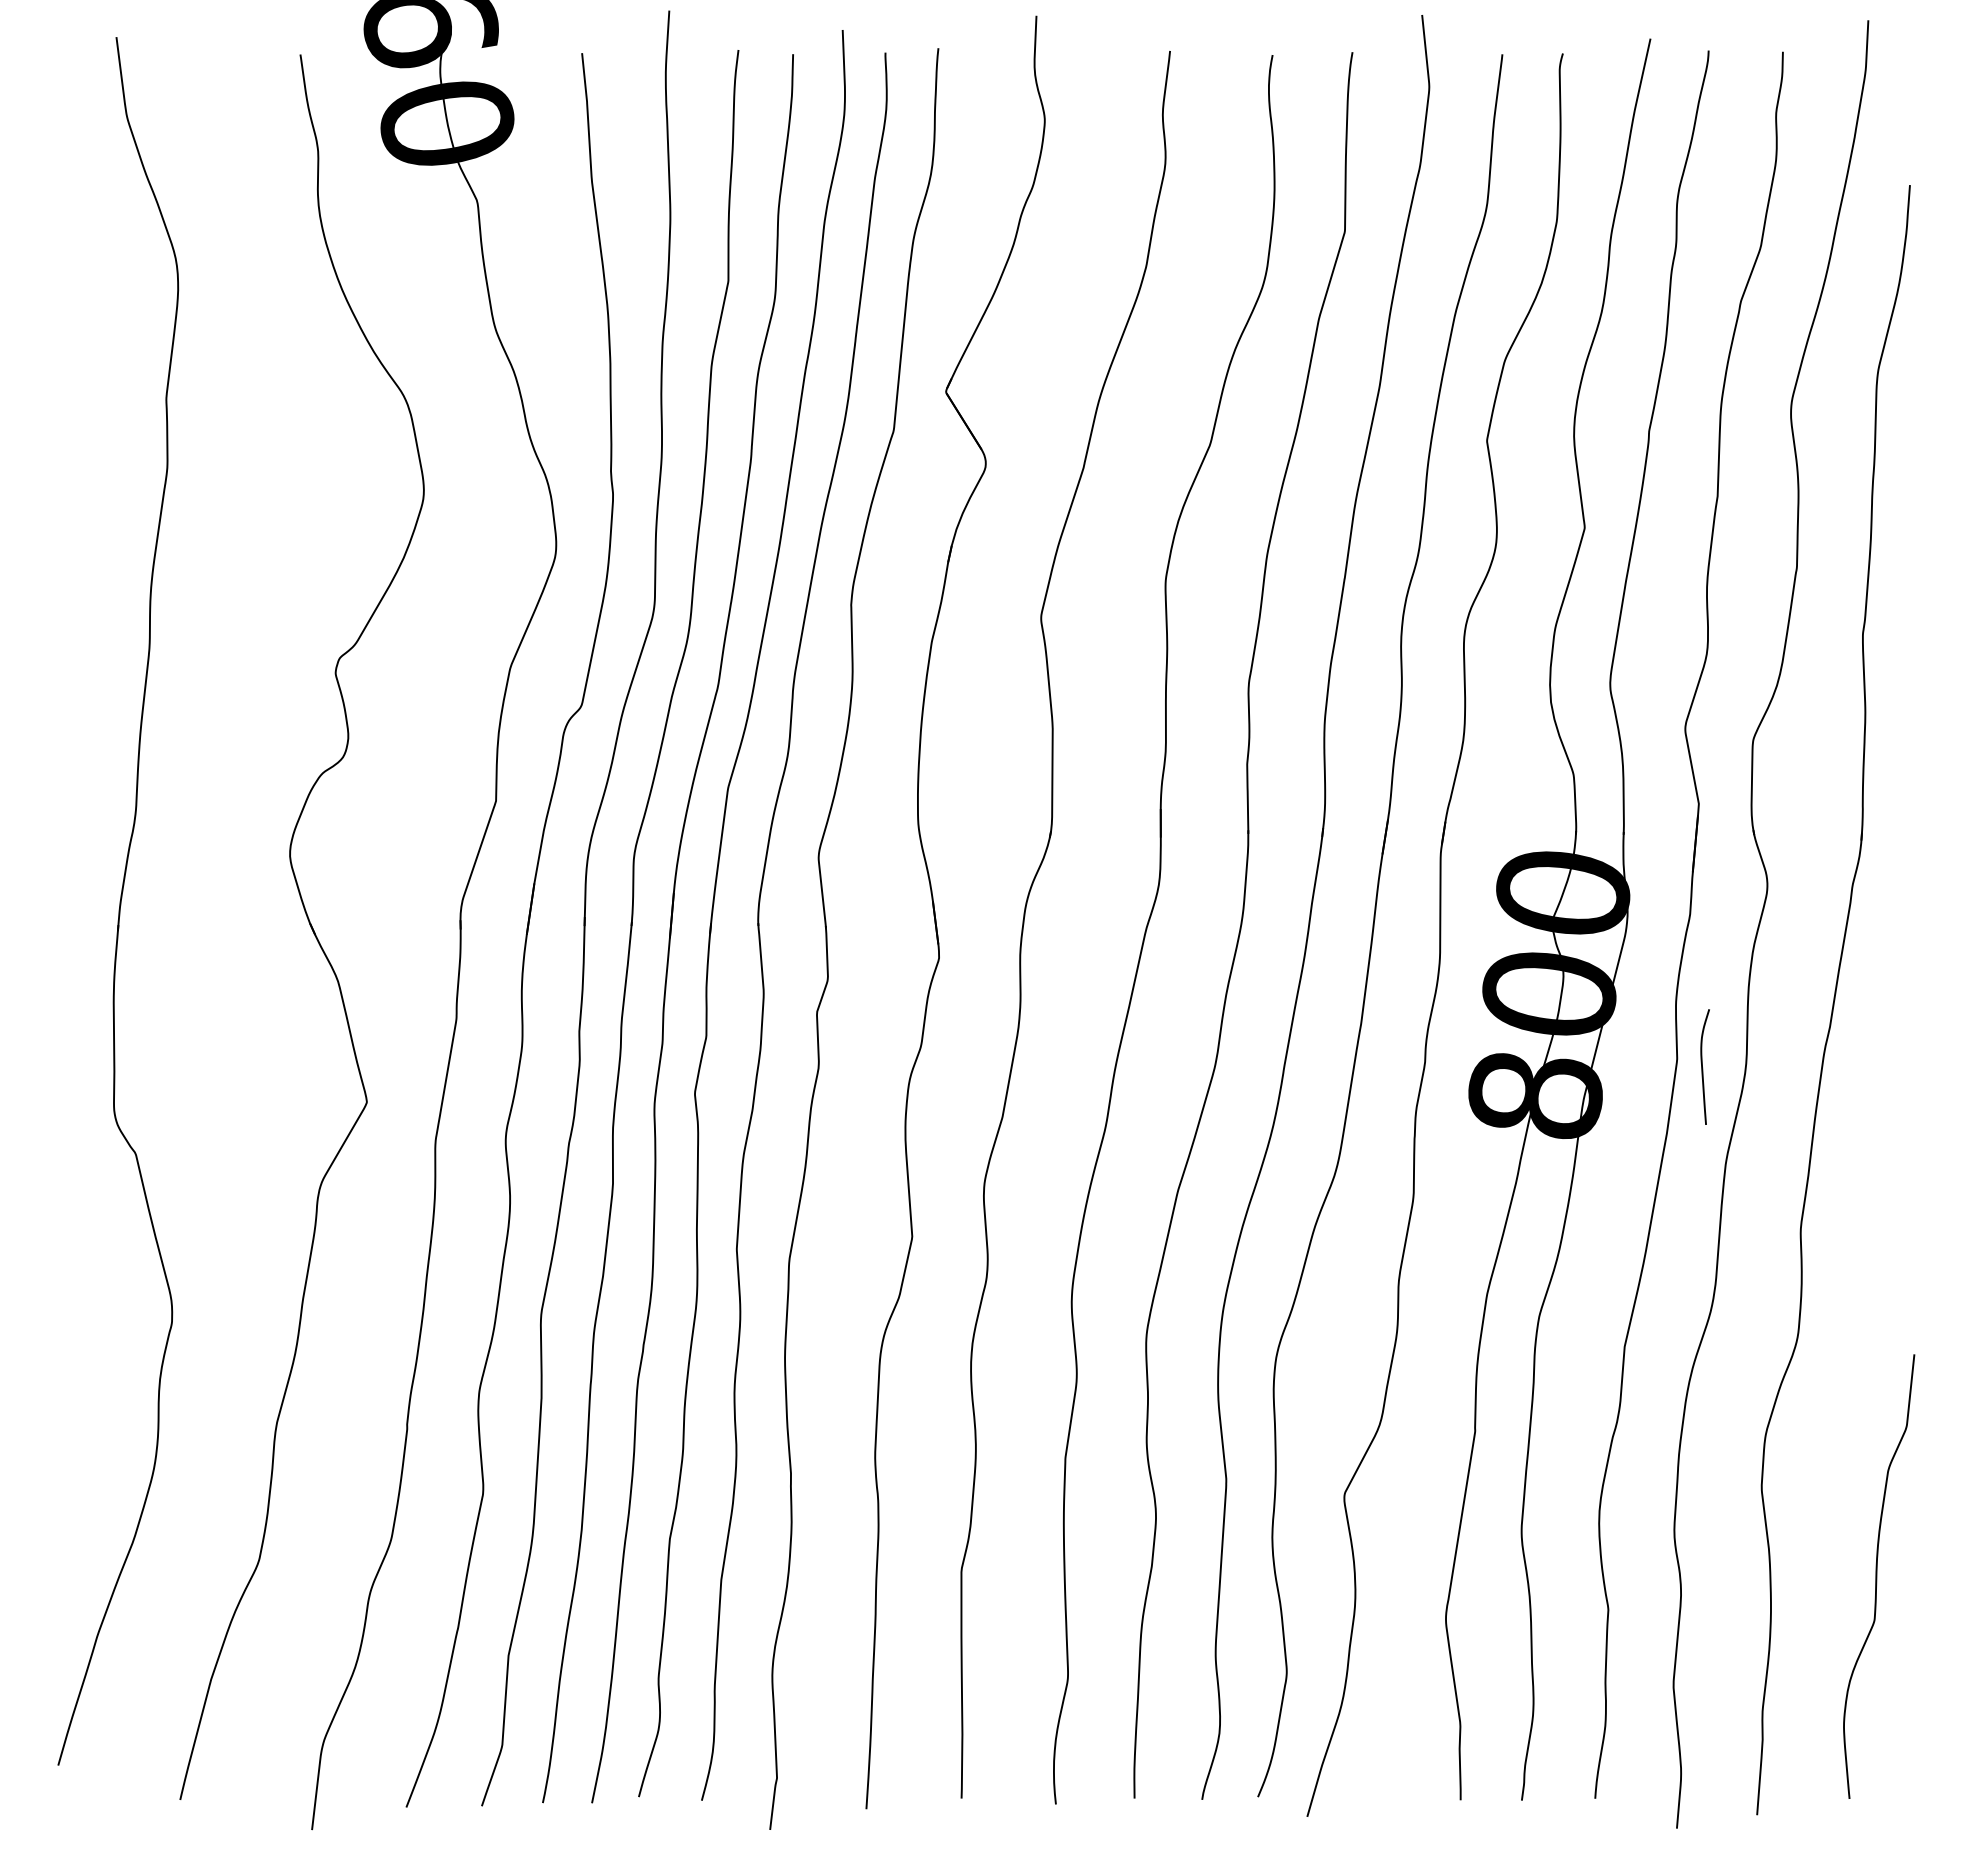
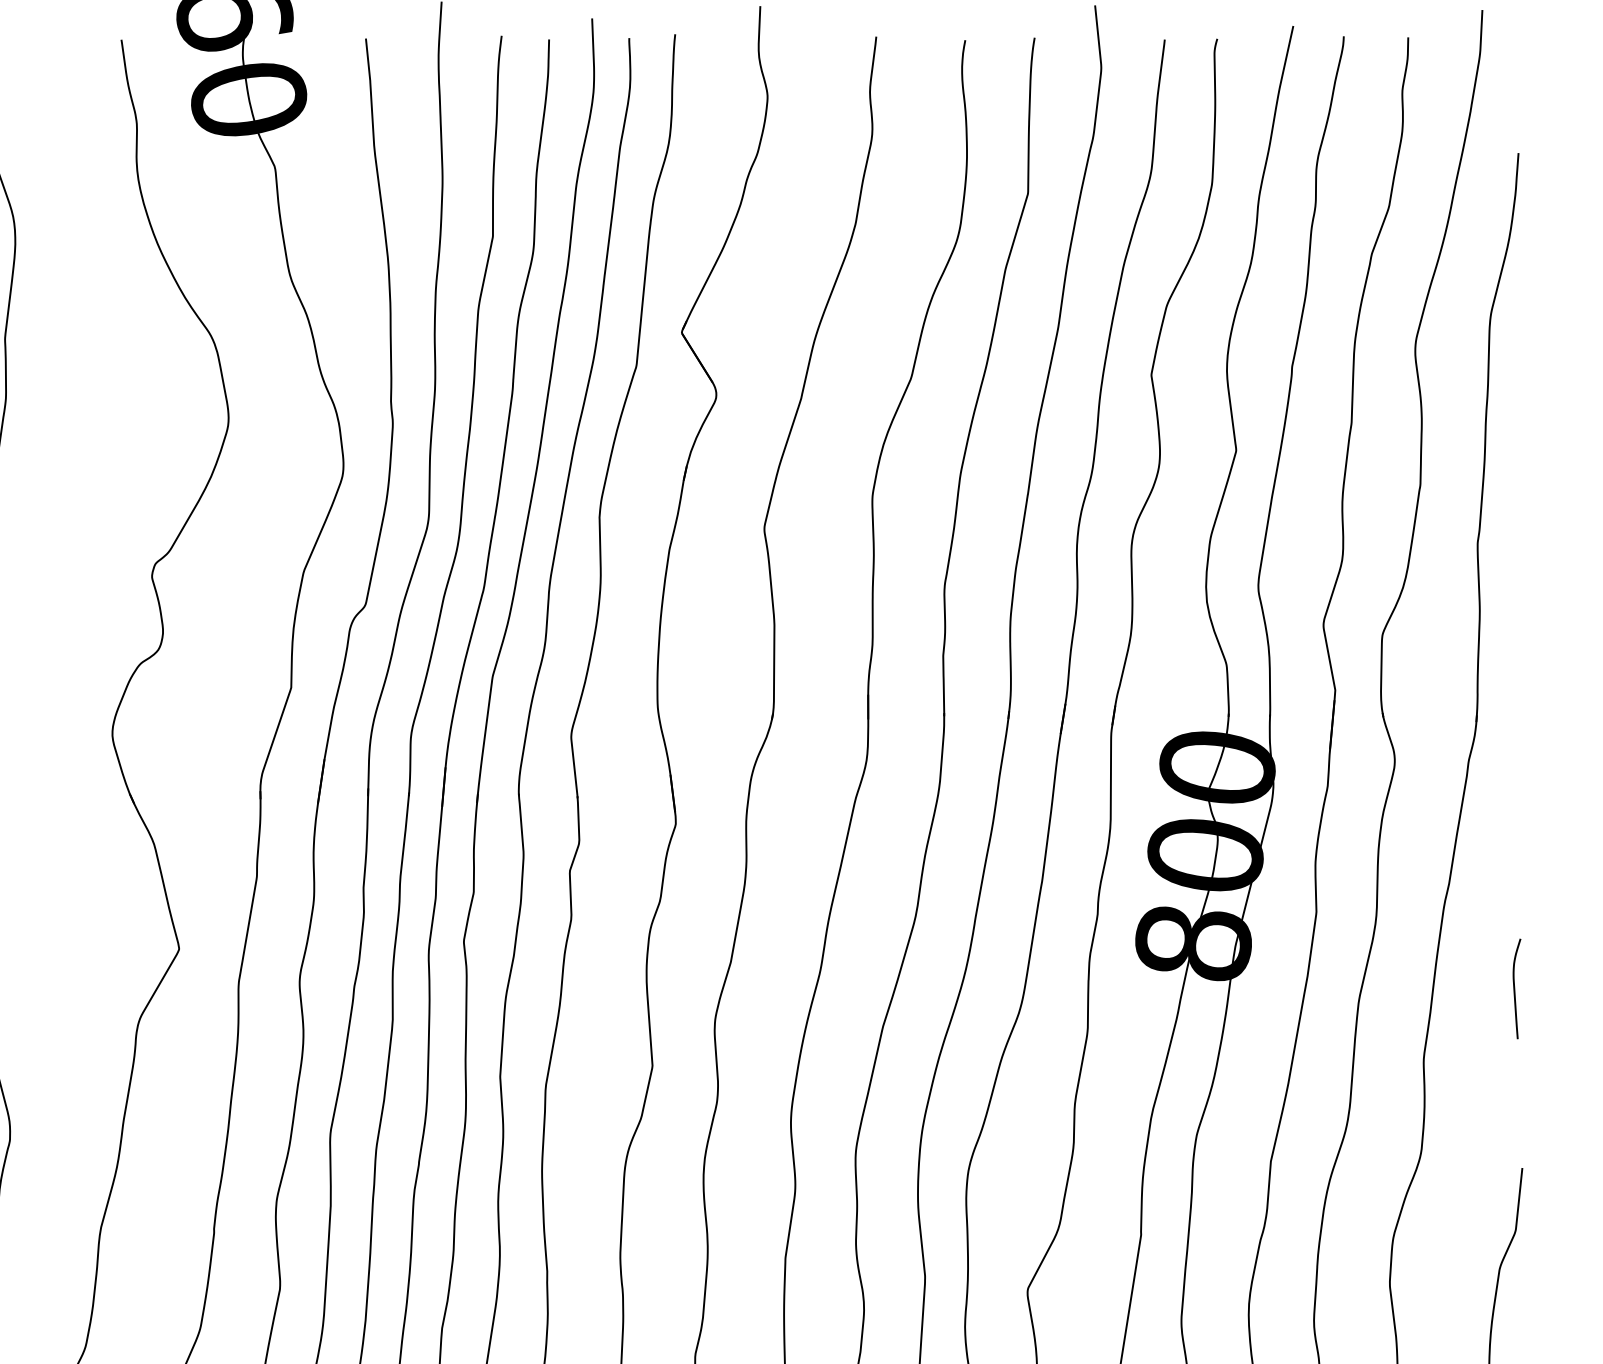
curve: (1702, 1066) -> (1514, 988), moved

